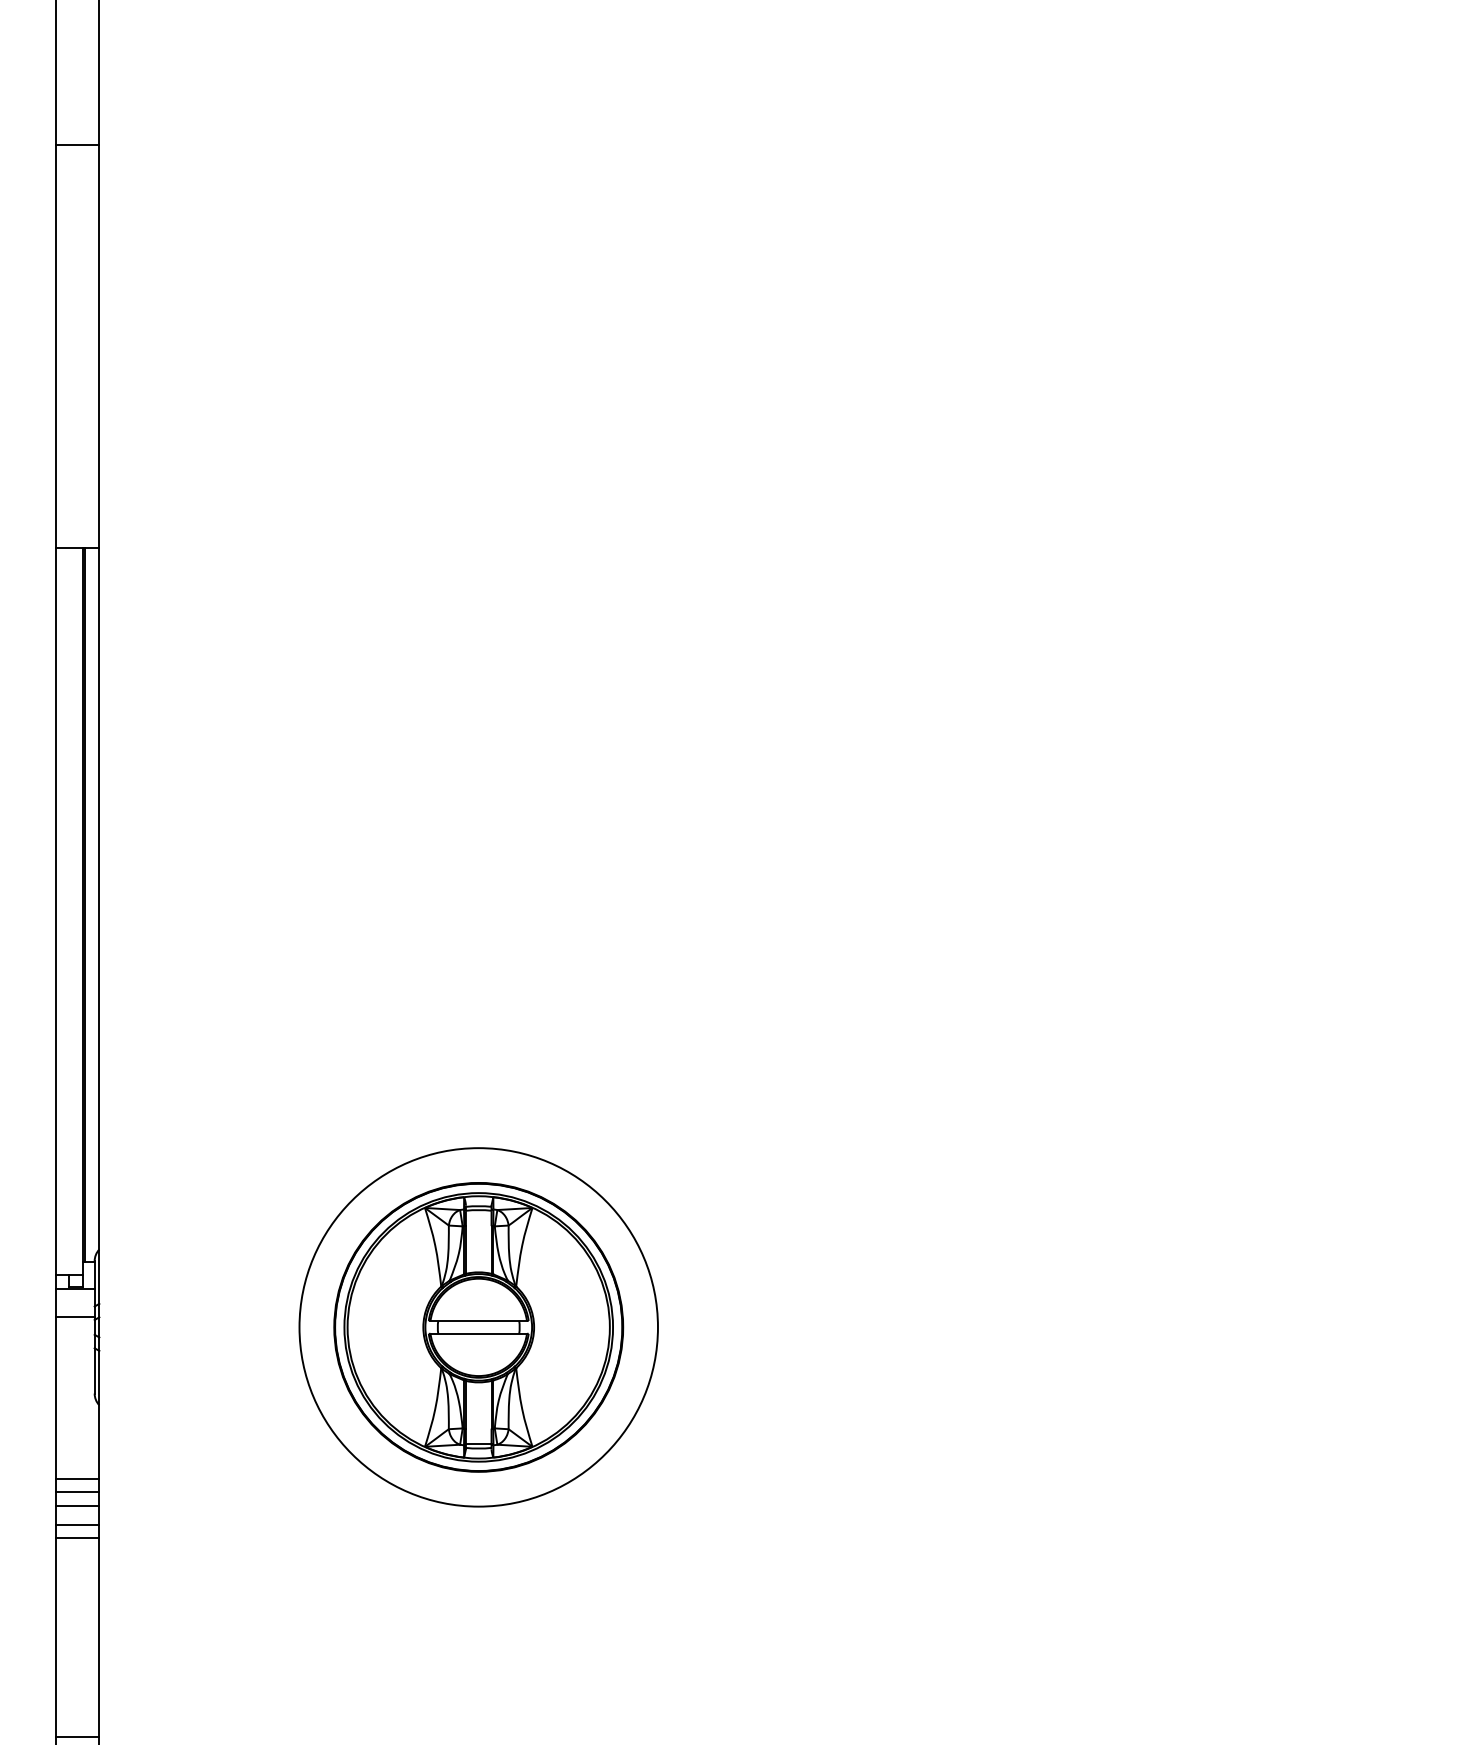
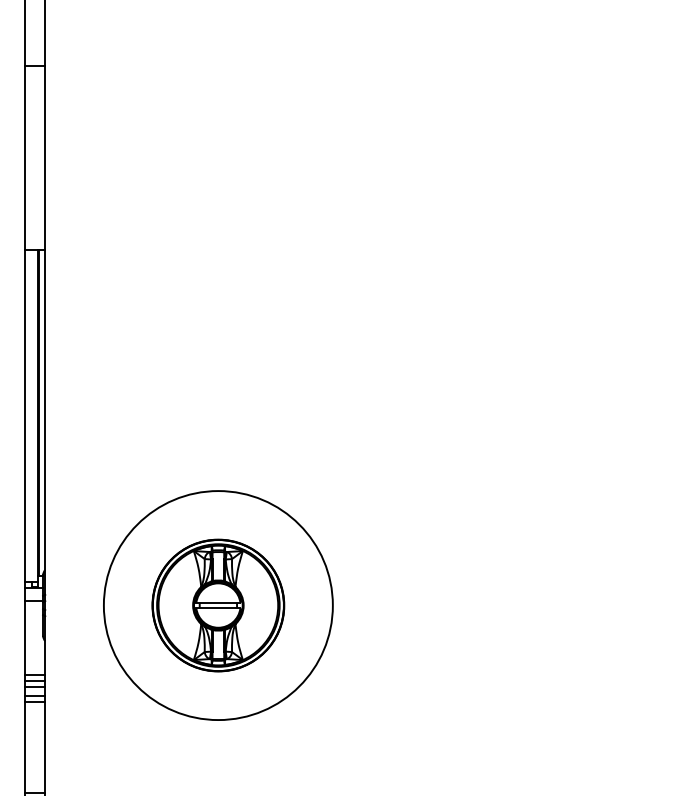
circle: (479, 1327) -> (218, 605), size x1.4

